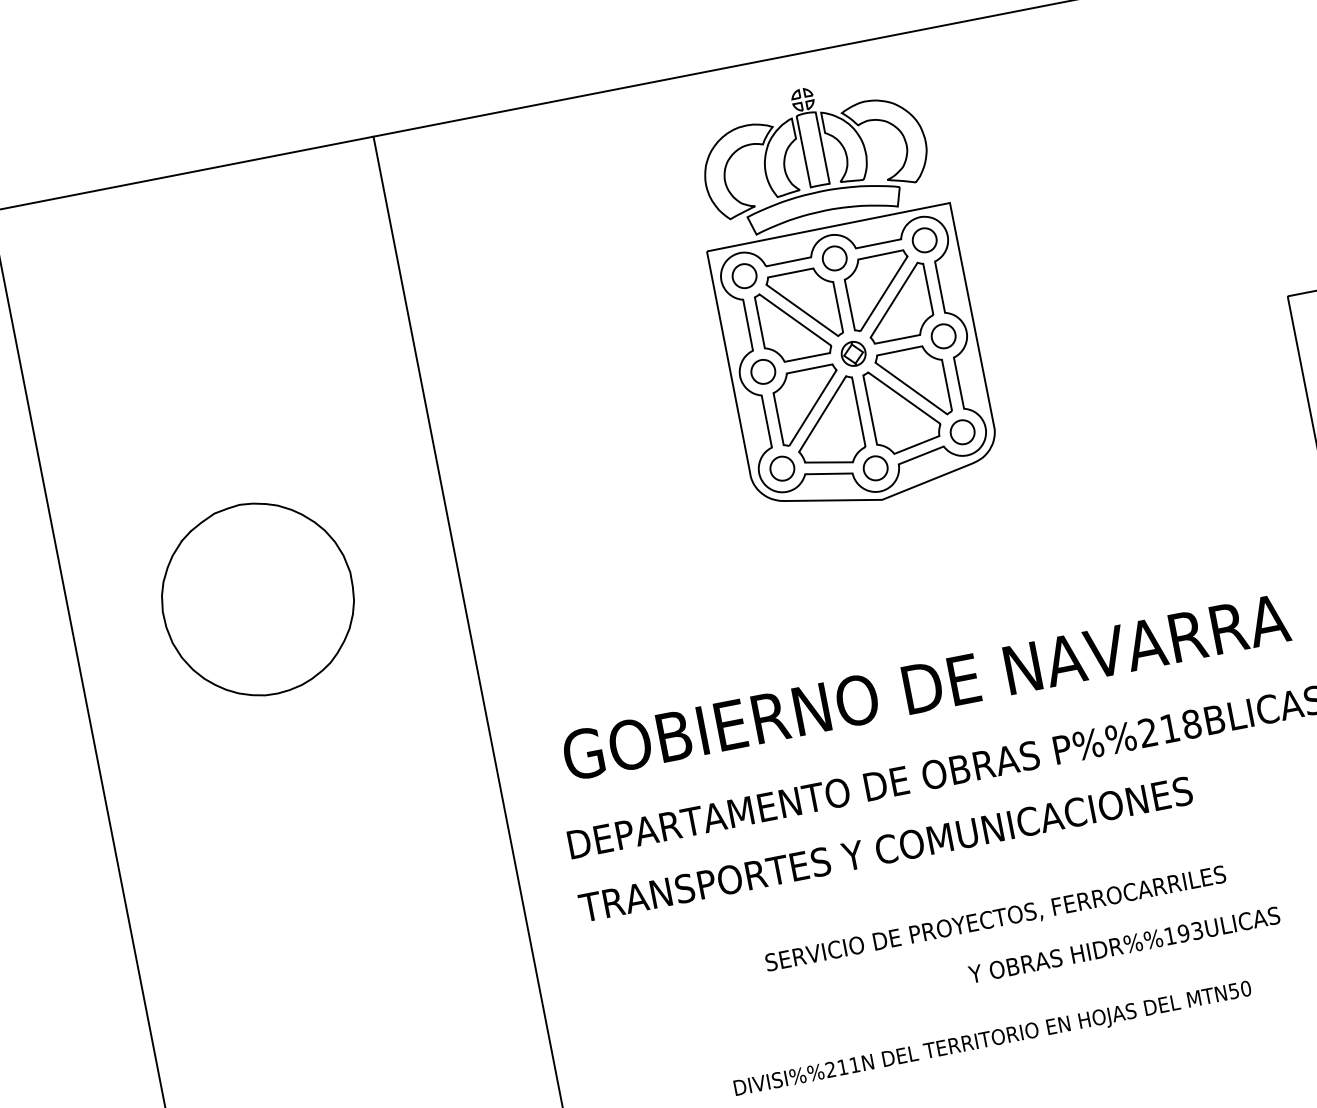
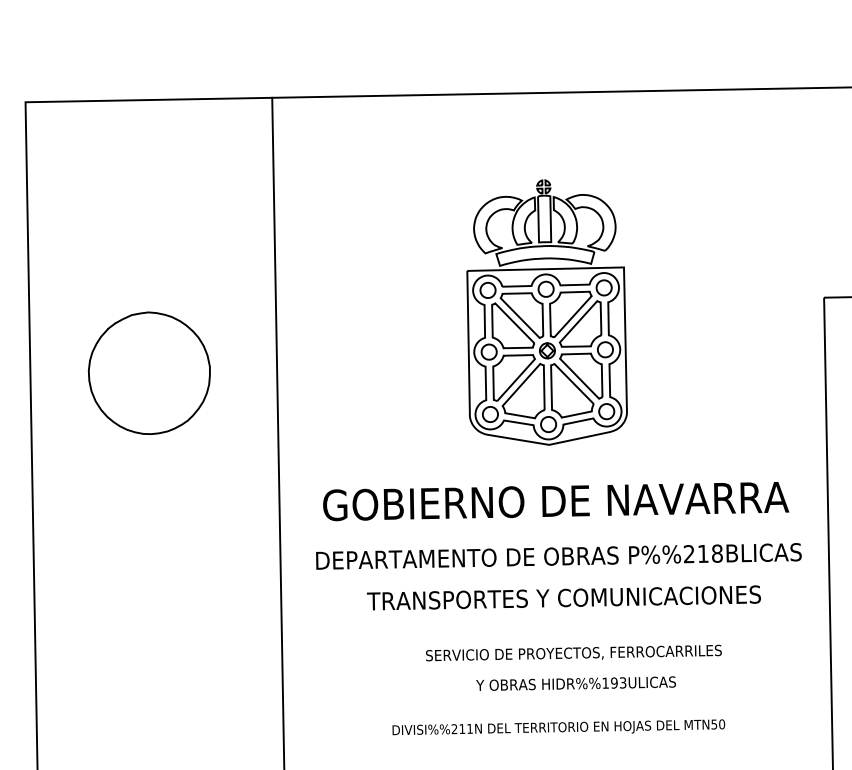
part: (841, 294) -> (546, 312), moved
text: (884, 848) -> (563, 597), moved
text: (1123, 944) -> (575, 683), moved

